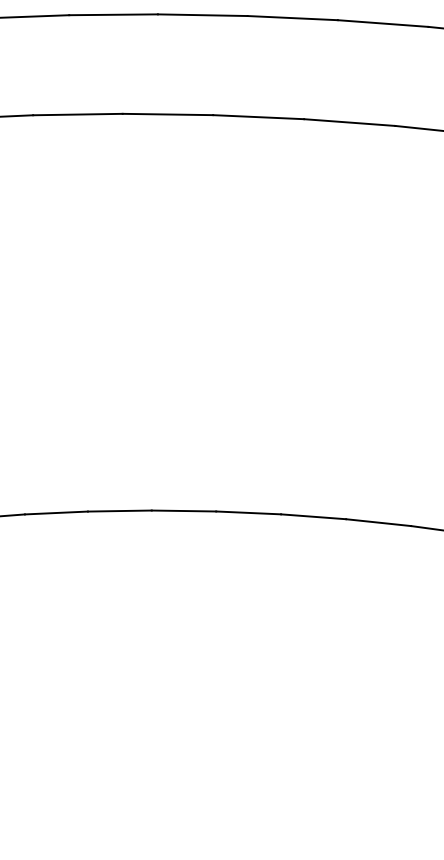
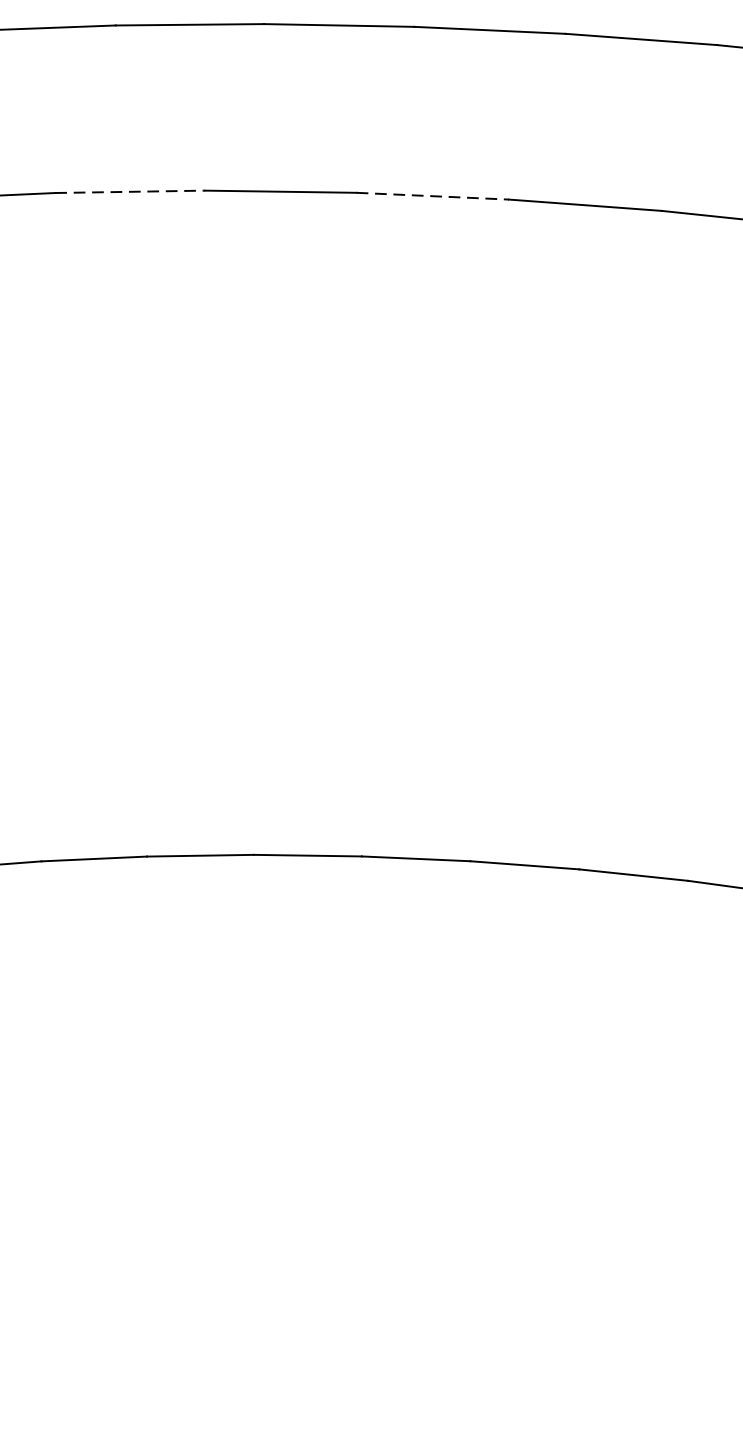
line: (77, 114) -> (129, 191), solid -> dashed
line: (258, 117) -> (432, 196), solid -> dashed

